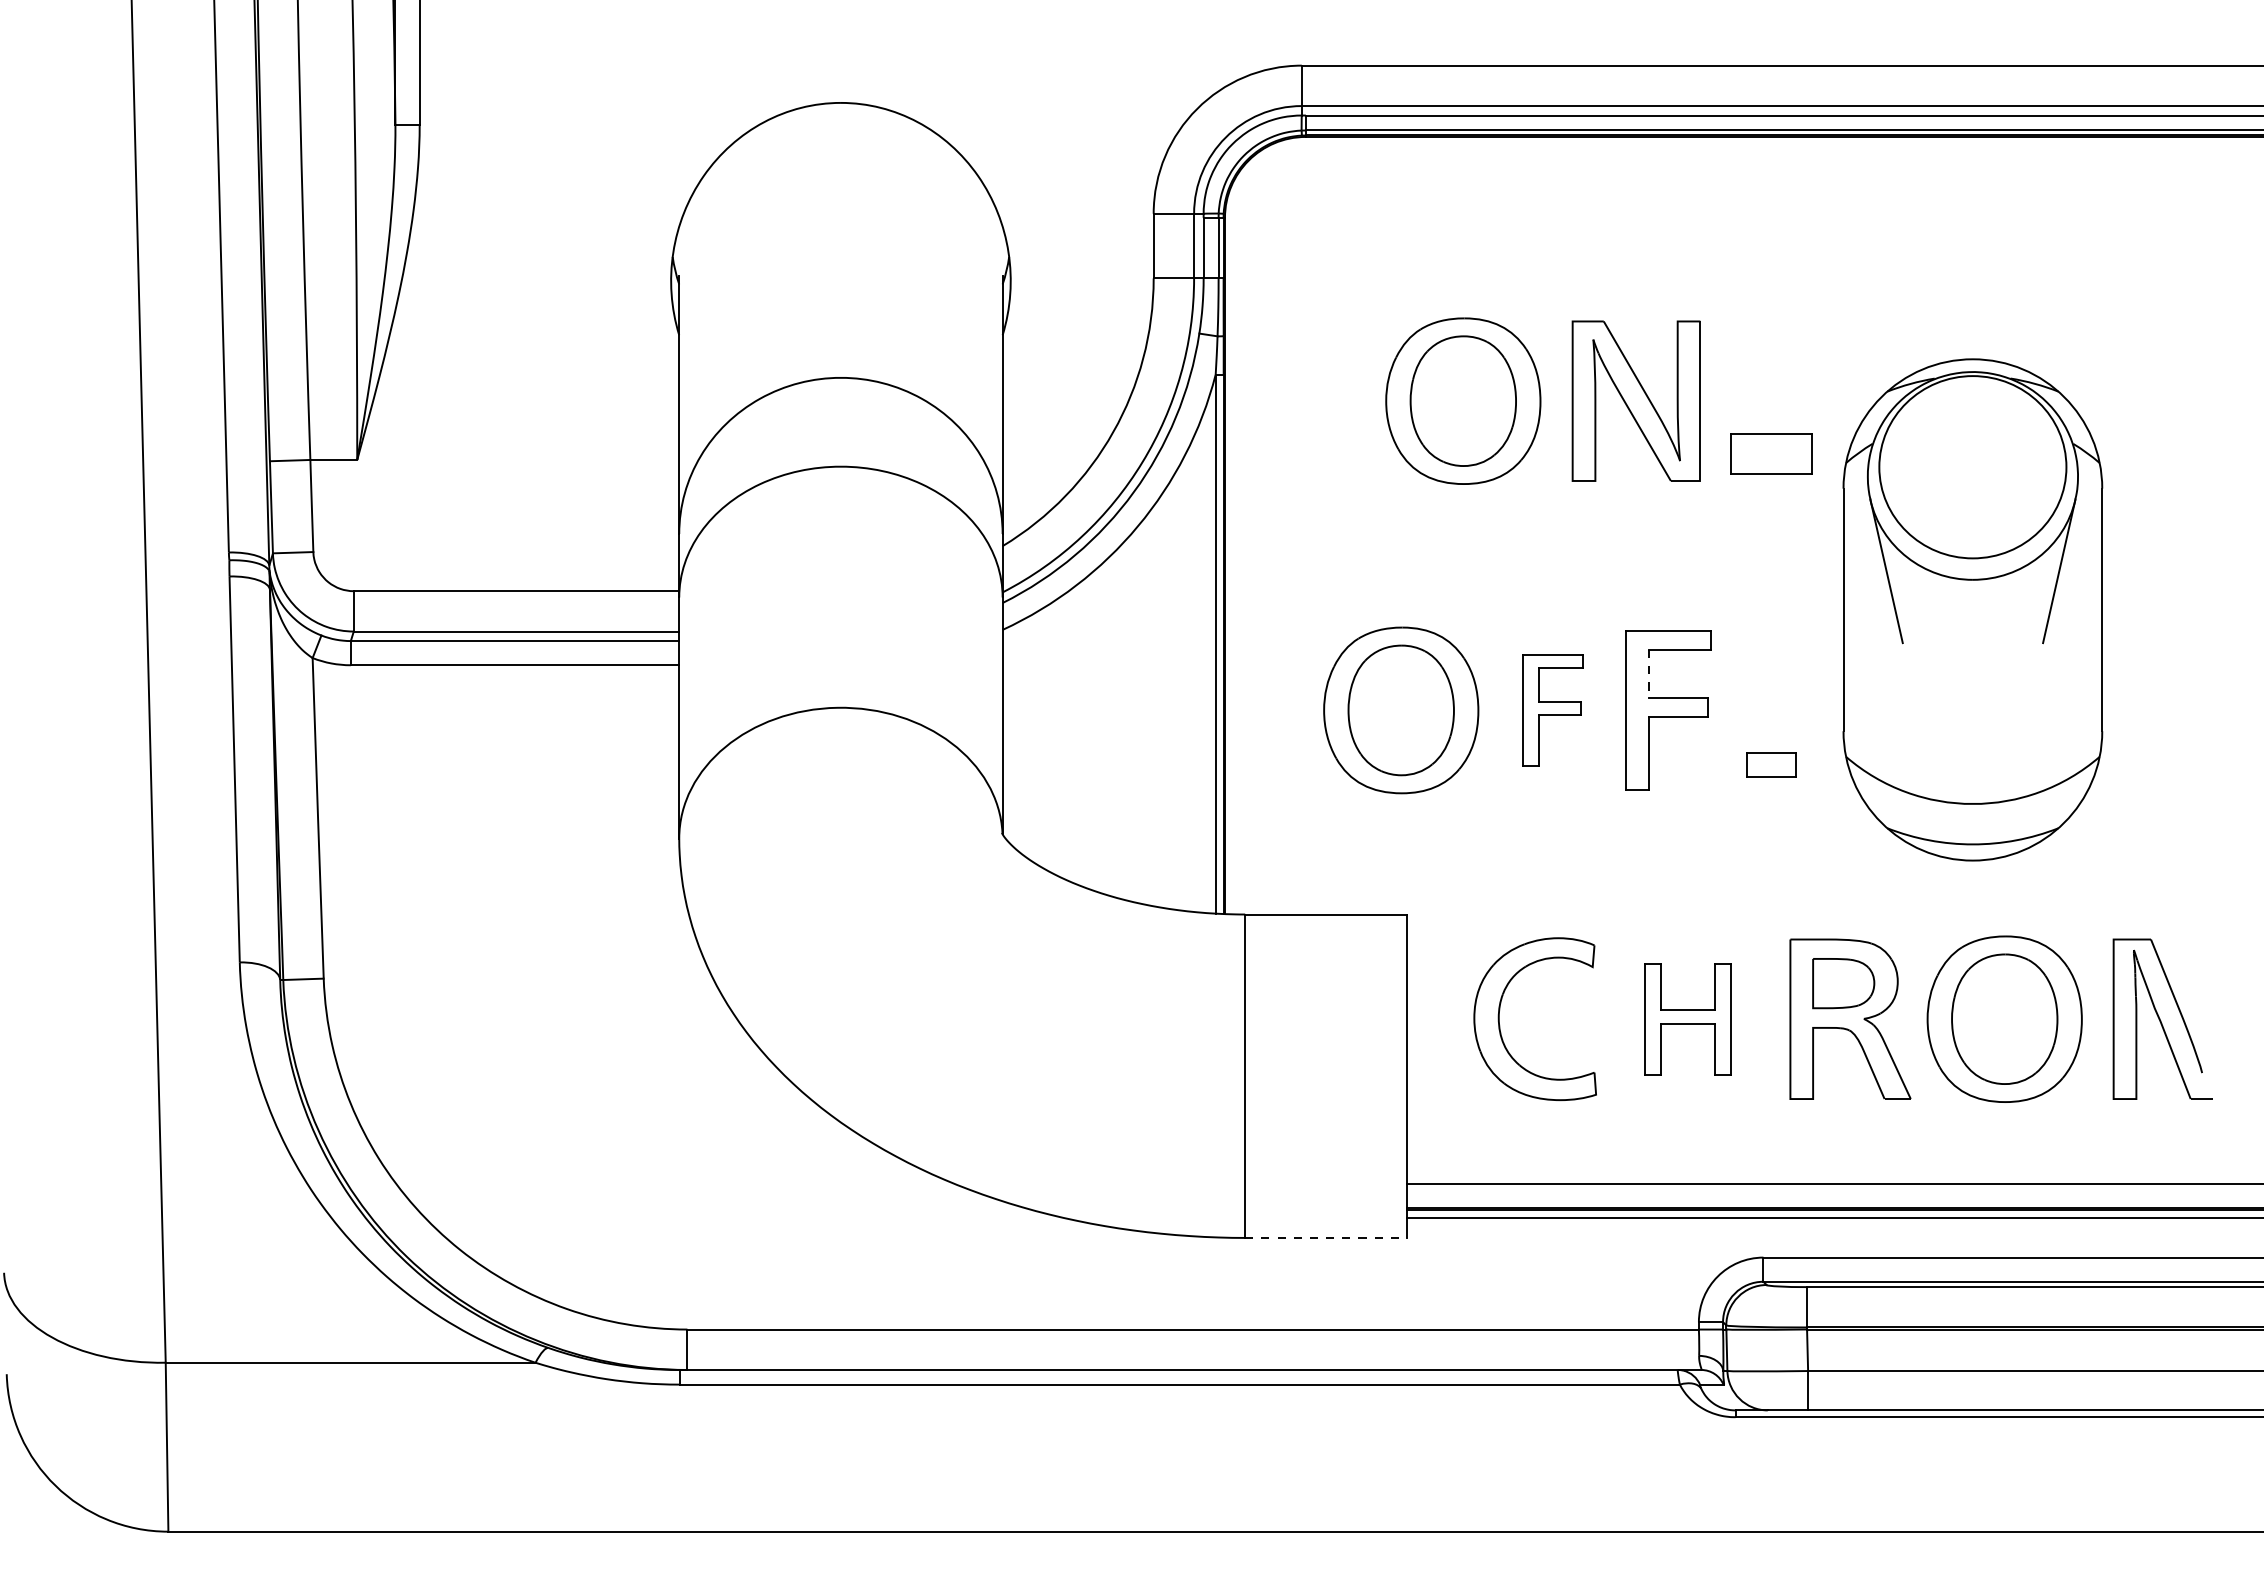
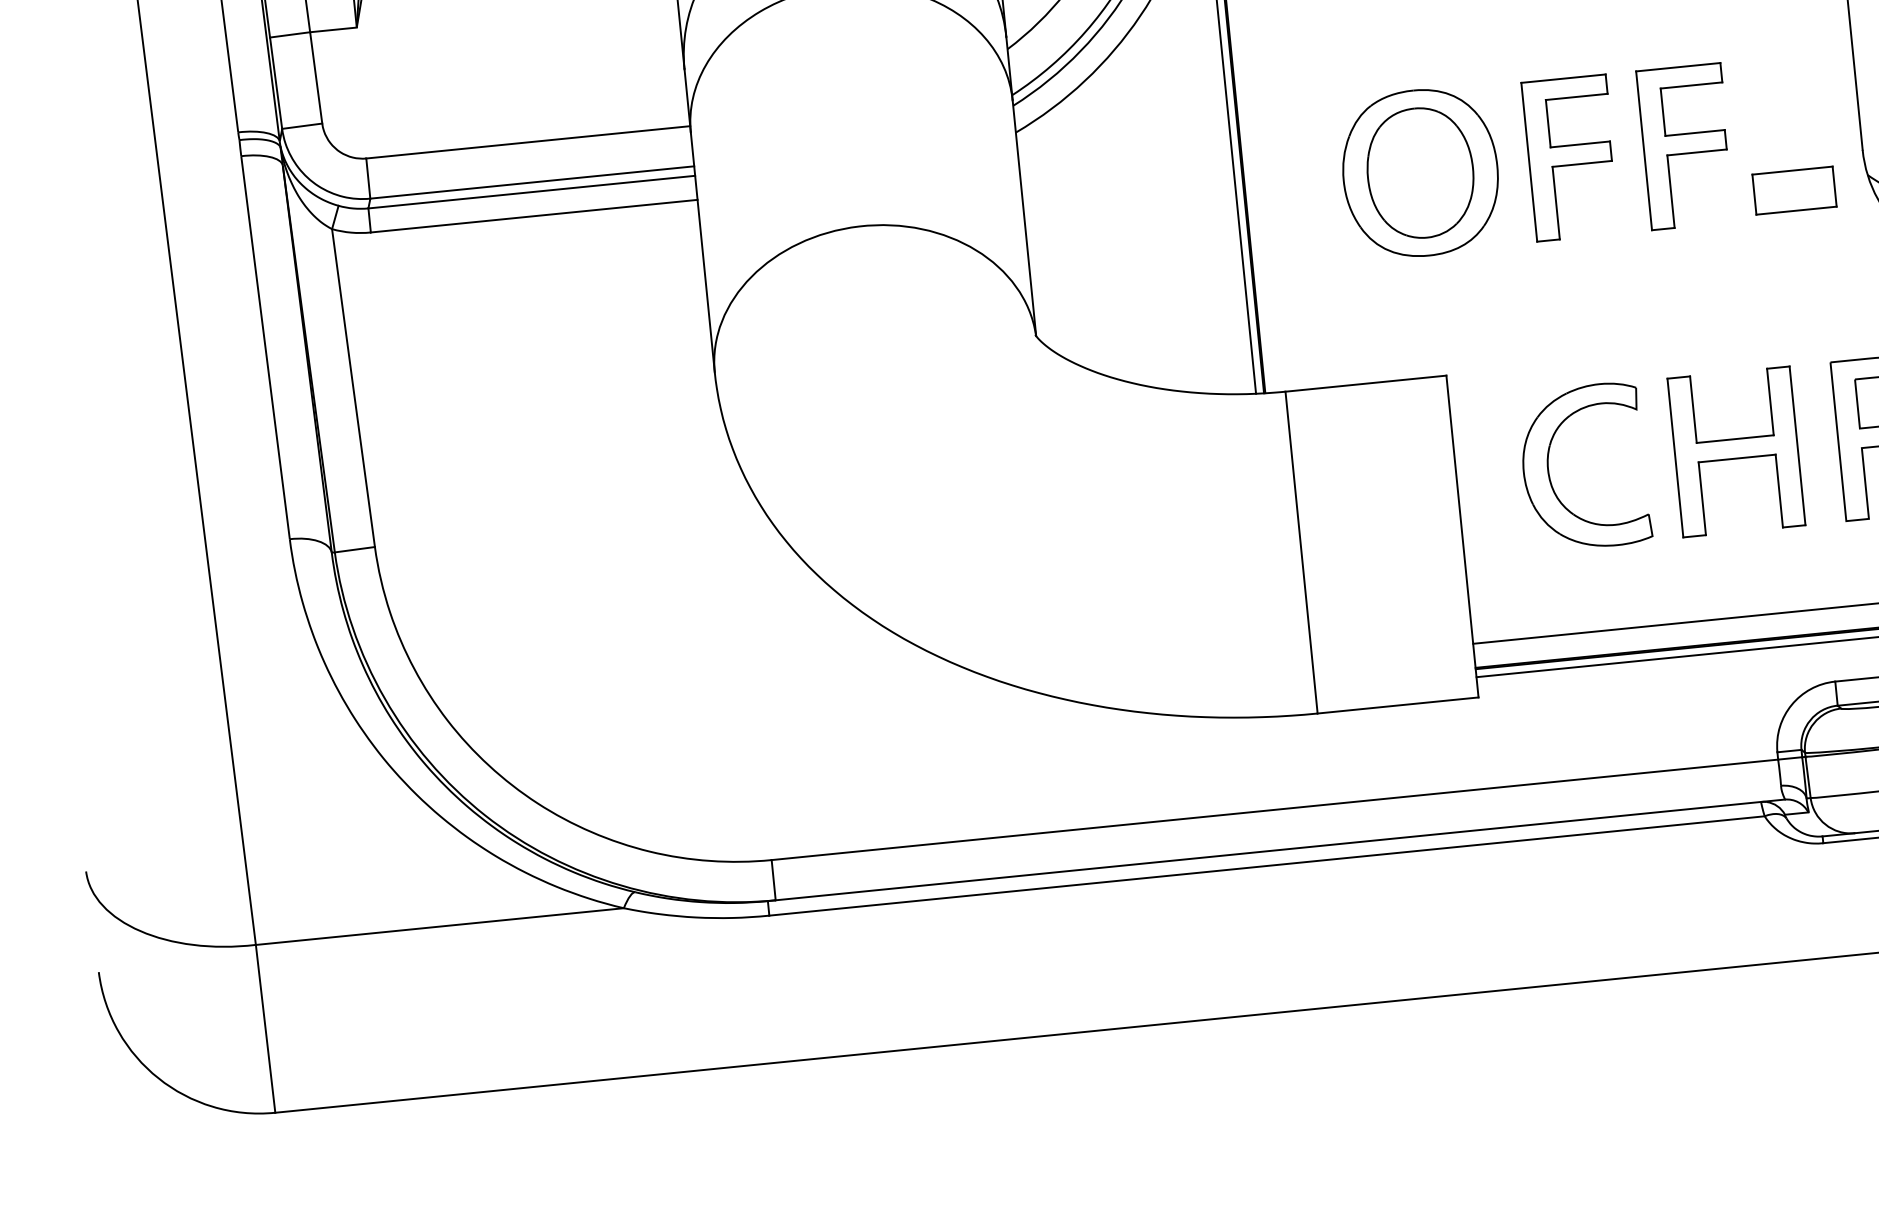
line: (1648, 673) -> (1662, 111), dashed -> solid
part: (1552, 710) -> (1571, 158), size x1.43
part: (1771, 764) -> (1794, 190), size x1.67
part: (1687, 1019) -> (1736, 452), size x1.43
line: (1326, 1237) -> (1398, 705), dashed -> solid

